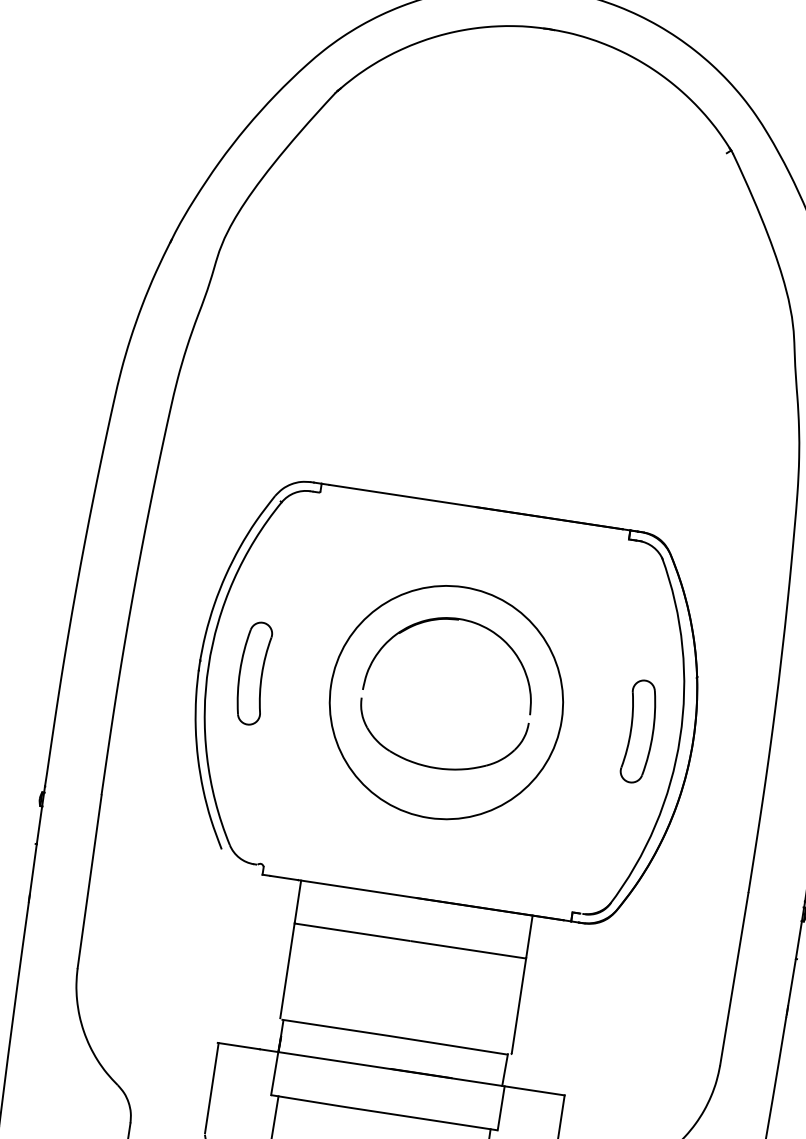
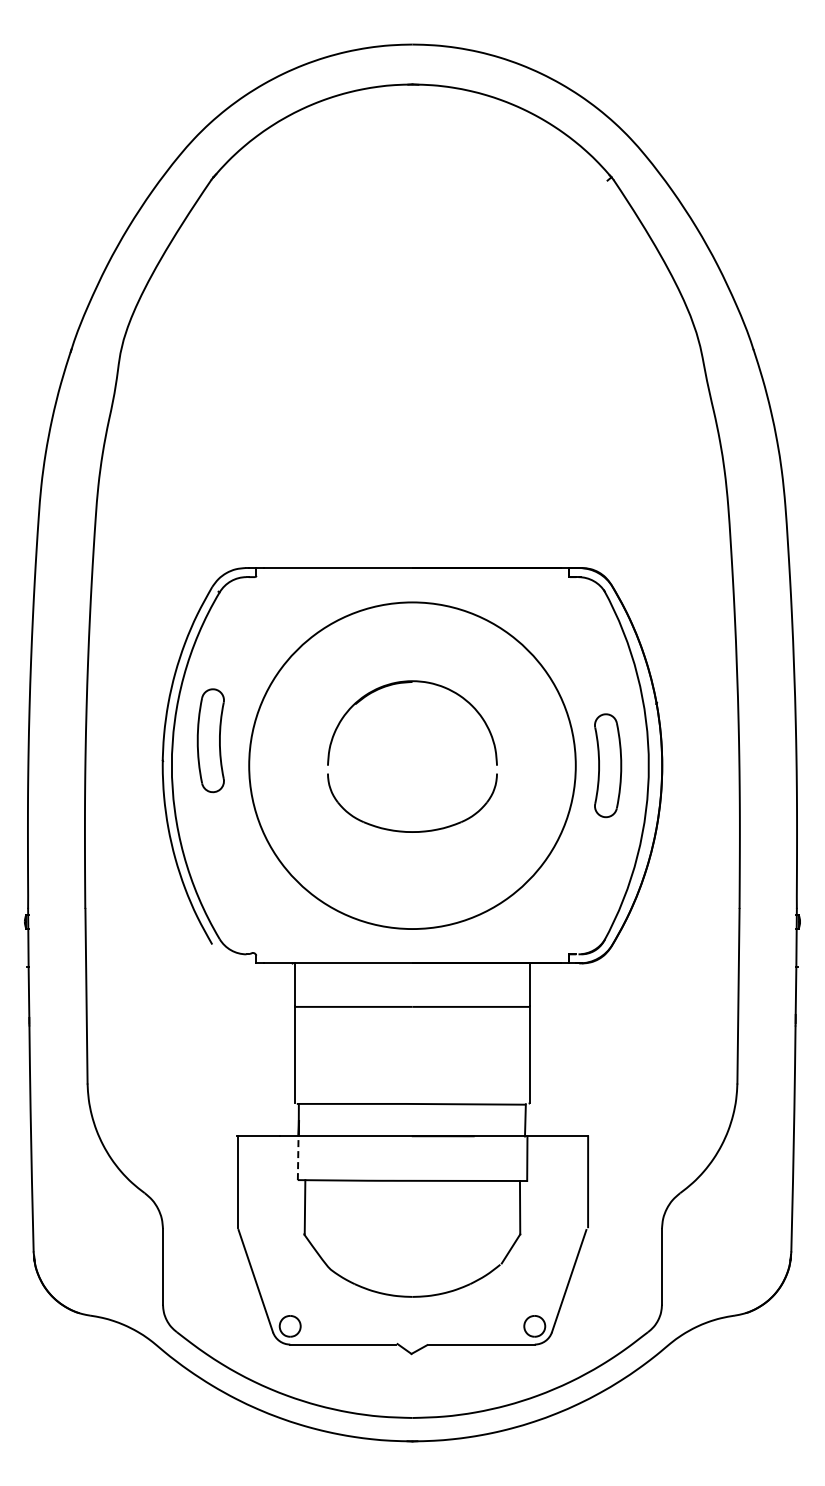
part: (252, 673) -> (210, 740), moved
circle: (446, 702) -> (412, 765), size x1.4
line: (274, 1073) -> (298, 1158), solid -> dashed

